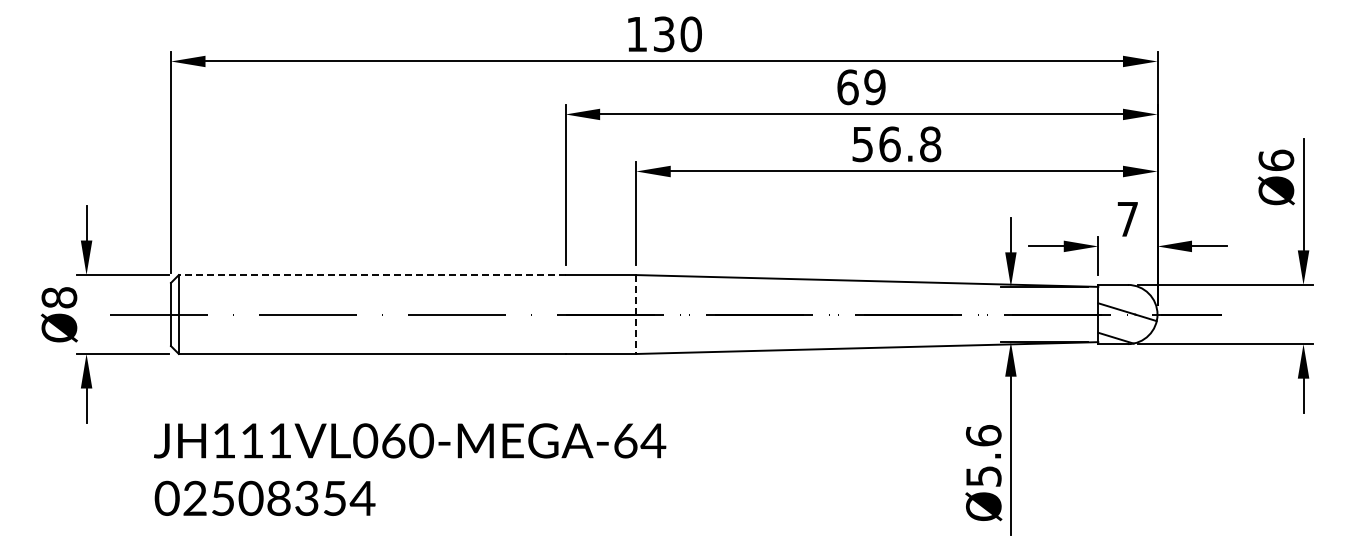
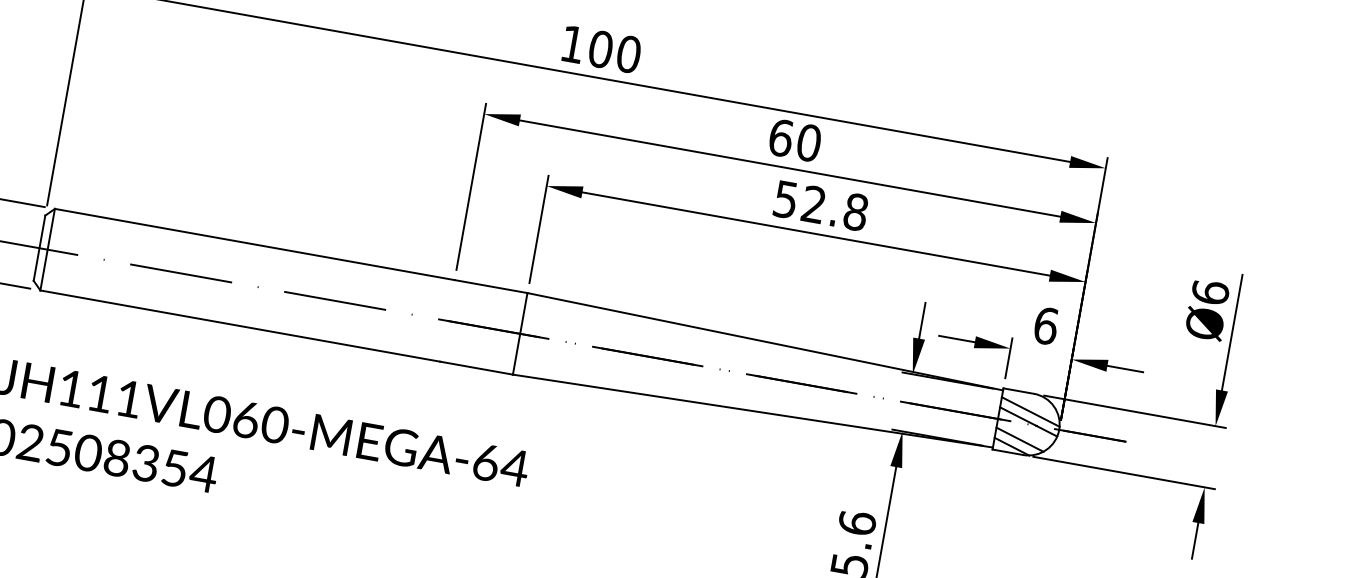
text: (663, 34) -> (600, 49), 130 -> 100
text: (874, 87) -> (808, 143), 69 -> 60
text: (889, 144) -> (813, 204), 56.8 -> 52.8
text: (1127, 219) -> (1045, 326), 7 -> 6
line: (371, 275) -> (253, 244), dashed -> solid
line: (1127, 302) -> (1030, 411), added
line: (636, 315) -> (520, 334), dashed -> solid
line: (1122, 329) -> (1020, 438), added

